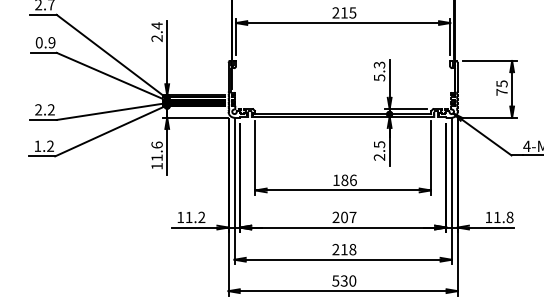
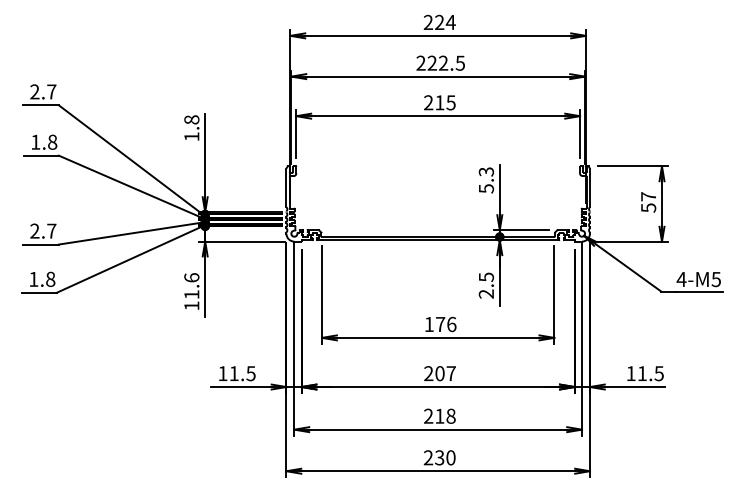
text: (156, 31) -> (191, 127), 2.4 -> 1.8
text: (45, 42) -> (44, 141), 0.9 -> 1.8
text: (501, 88) -> (648, 202), 75 -> 57
text: (51, 109) -> (51, 230), 2.2 -> 2.7
text: (50, 145) -> (50, 278), 1.2 -> 1.8
text: (344, 180) -> (440, 324), 186 -> 176
text: (201, 217) -> (250, 373), 11.2 -> 11.5
text: (509, 217) -> (658, 373), 11.8 -> 11.5
text: (335, 280) -> (428, 457), 530 -> 230

